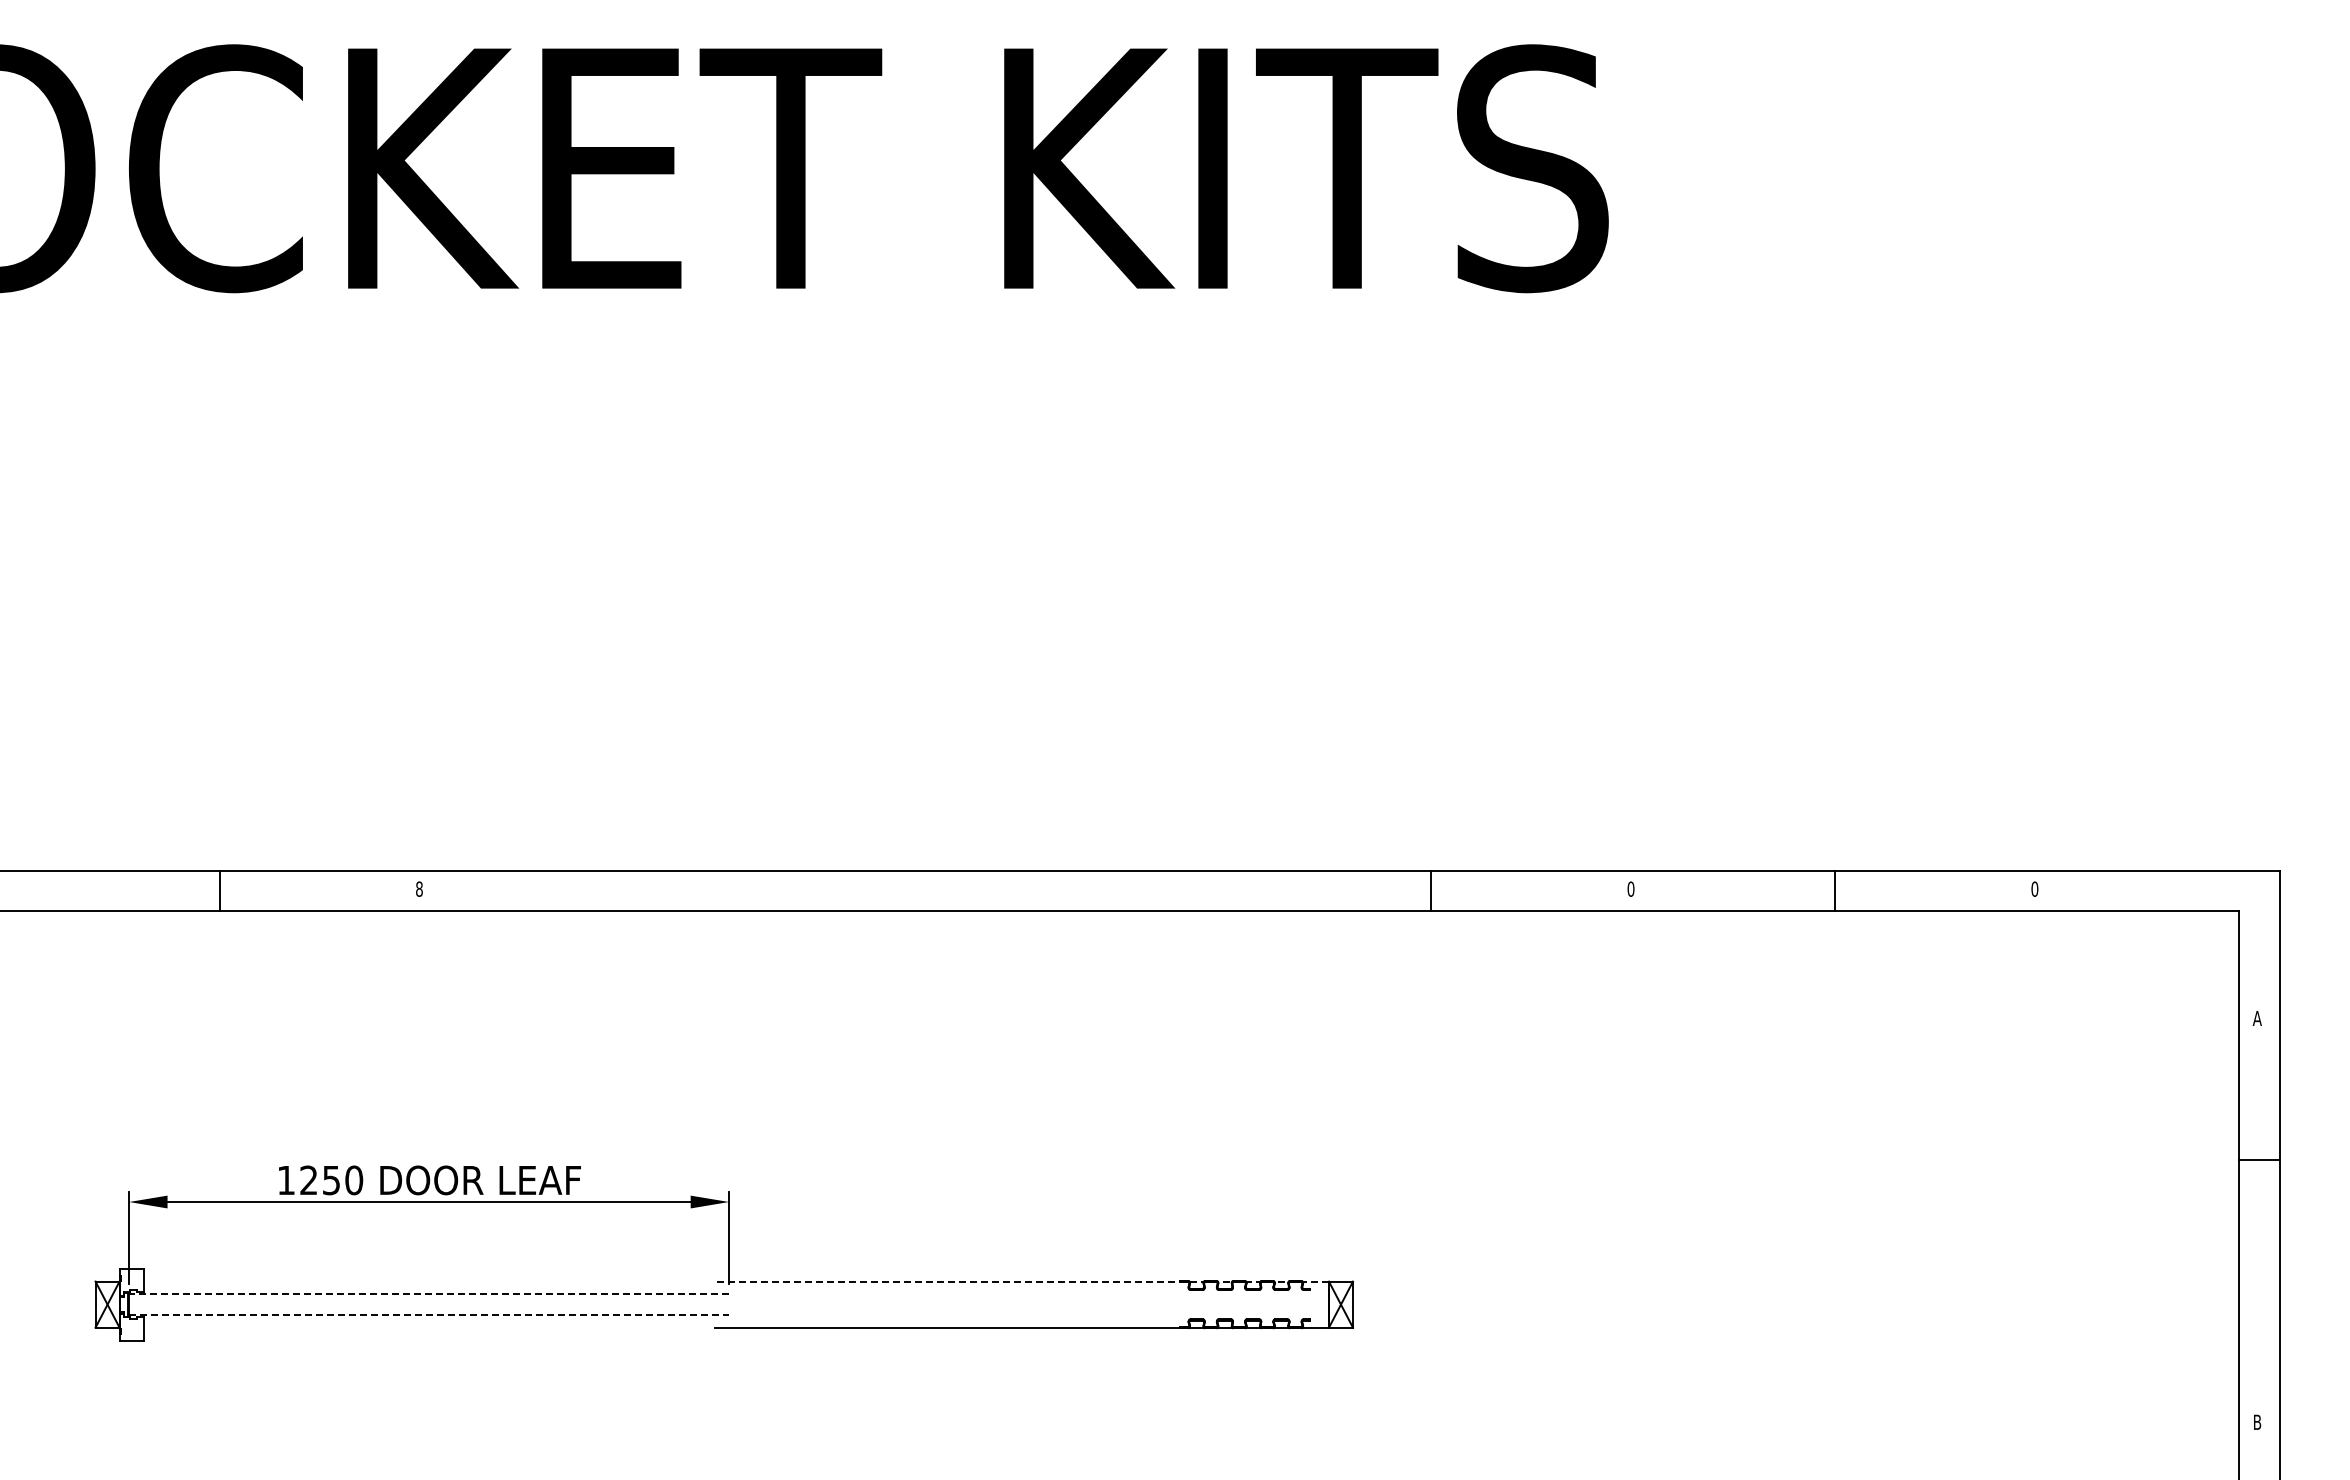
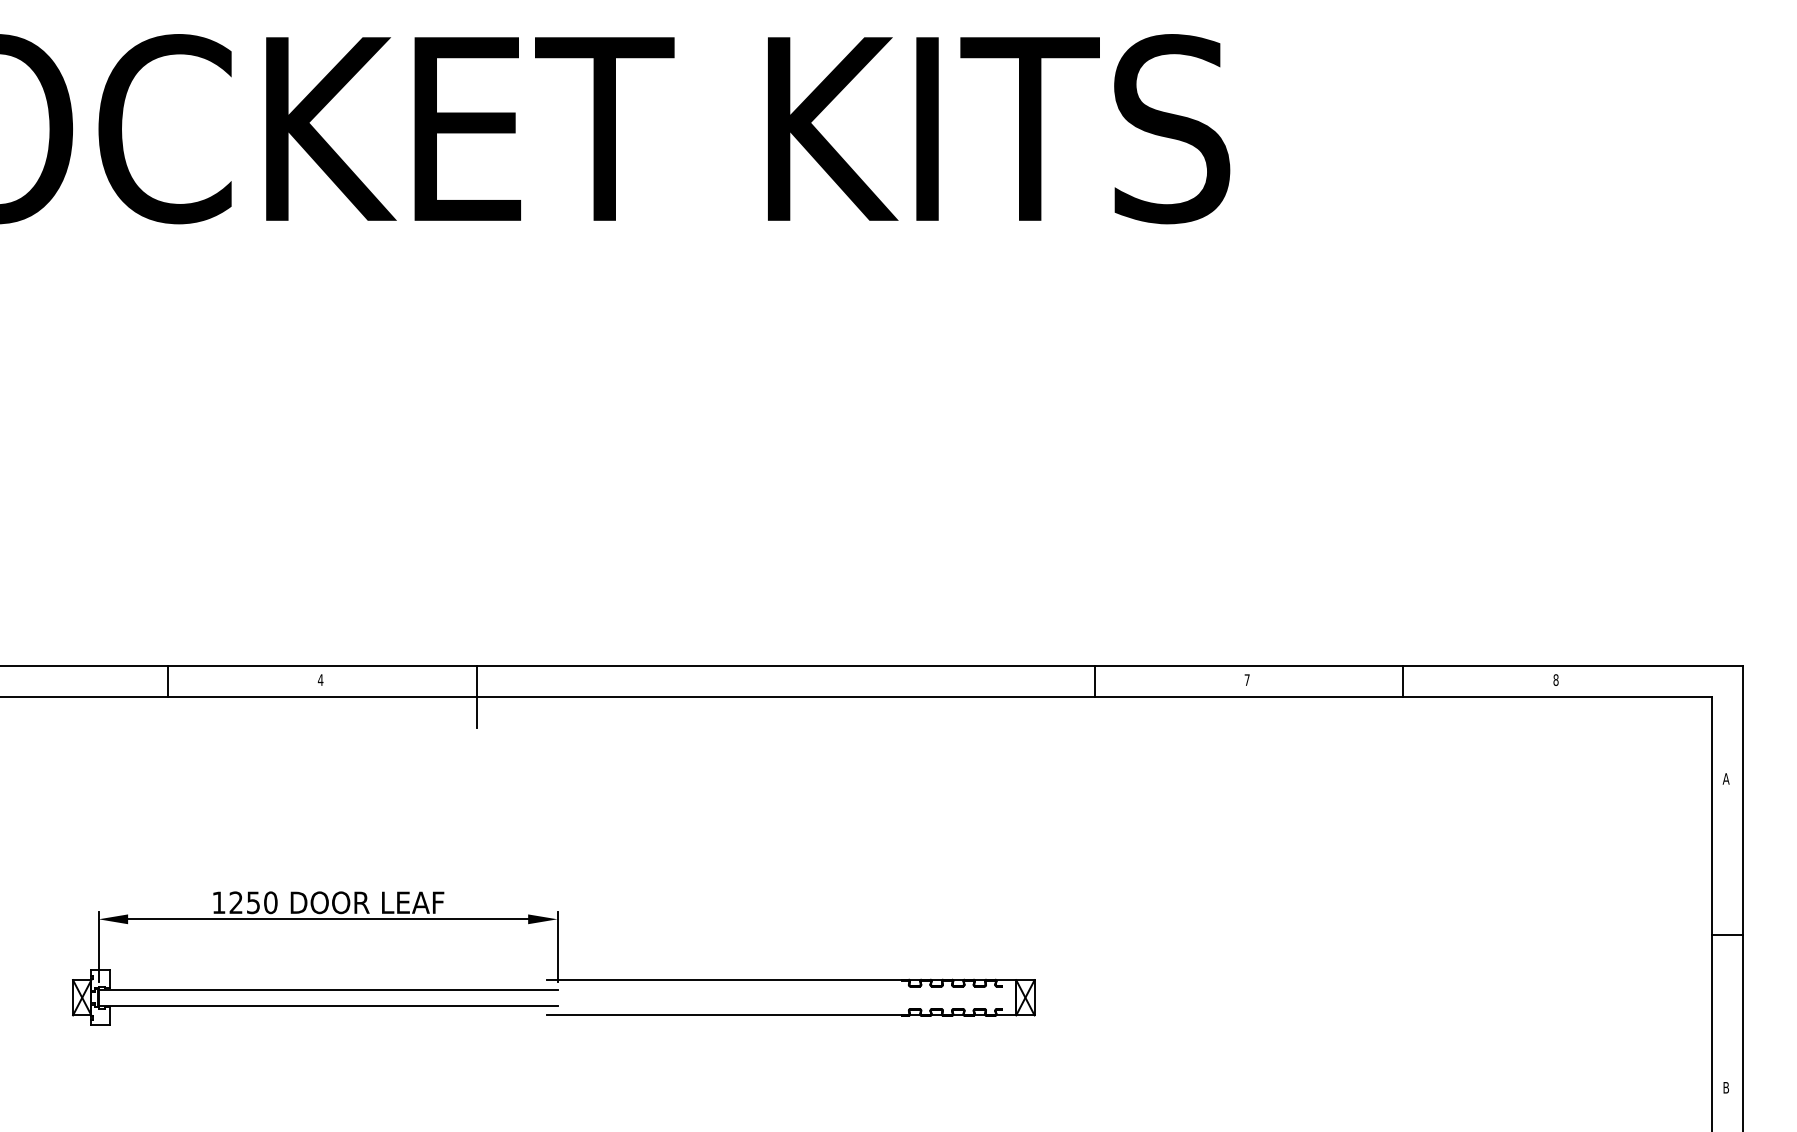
text: (419, 888) -> (320, 679), 8 -> 4
text: (1630, 888) -> (1246, 679), 0 -> 7
text: (2034, 888) -> (1555, 679), 0 -> 8
line: (623, 910) -> (476, 696), added
line: (2259, 1160) -> (1727, 934), moved
line: (1021, 1281) -> (781, 980), dashed -> solid
line: (429, 1294) -> (328, 990), dashed -> solid
line: (429, 1315) -> (328, 1006), dashed -> solid

